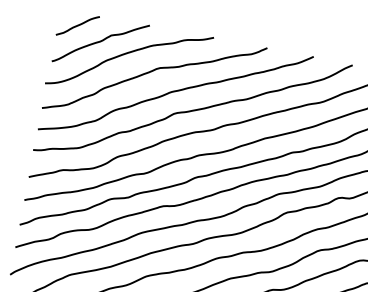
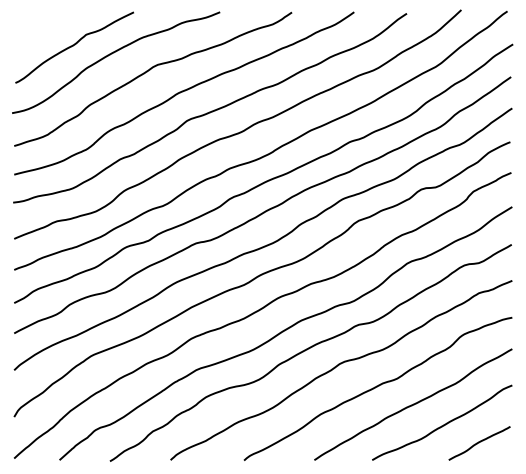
curve: (77, 25) -> (40, 30), removed

